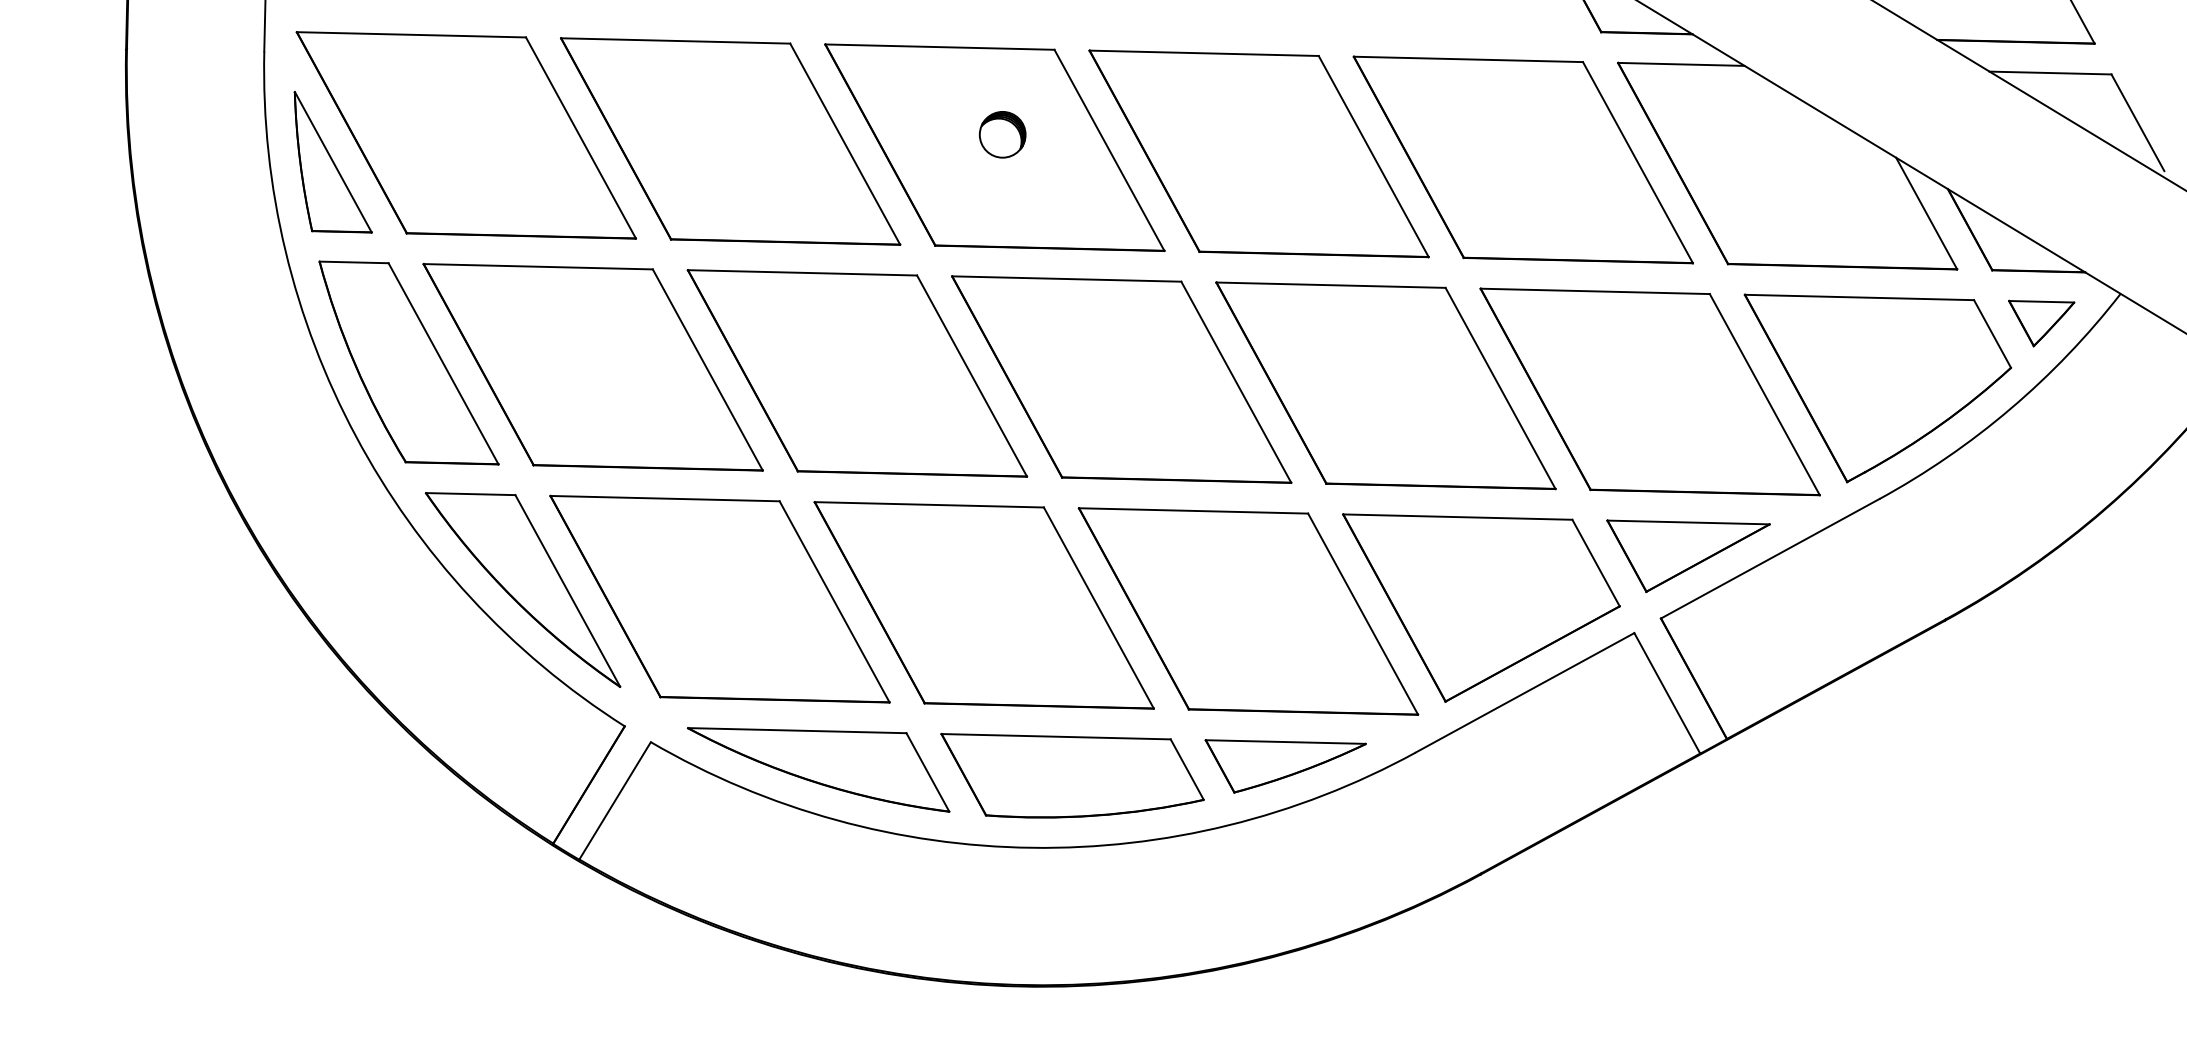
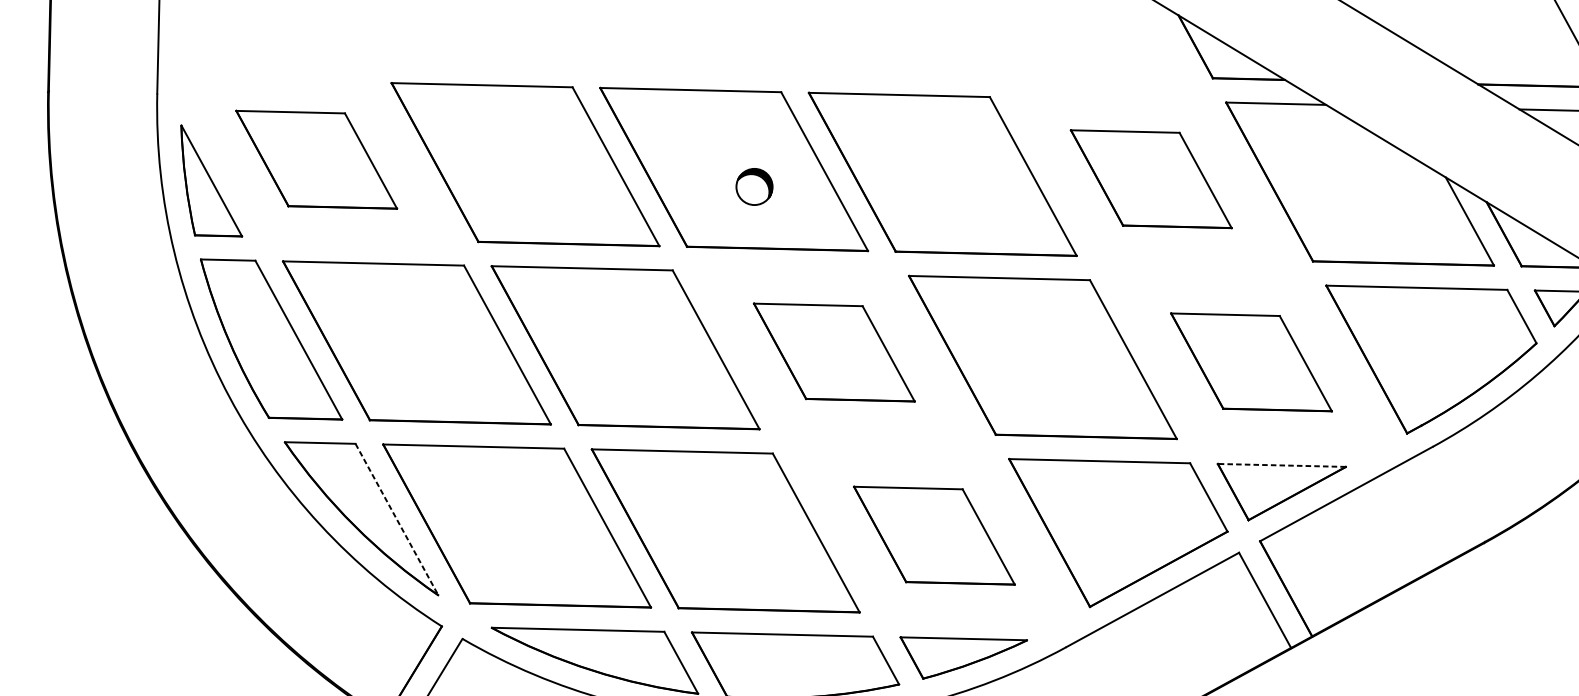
part: (1002, 134) -> (754, 186), moved
part: (465, 135) -> (316, 159), size x0.6
part: (1522, 159) -> (1150, 178), size x0.6
part: (1121, 379) -> (834, 352), size x0.6
part: (1649, 391) -> (1251, 362), size x0.6
line: (1688, 522) -> (1281, 465), solid -> dashed
line: (568, 591) -> (397, 519), solid -> dashed
part: (1248, 611) -> (934, 535), size x0.6

